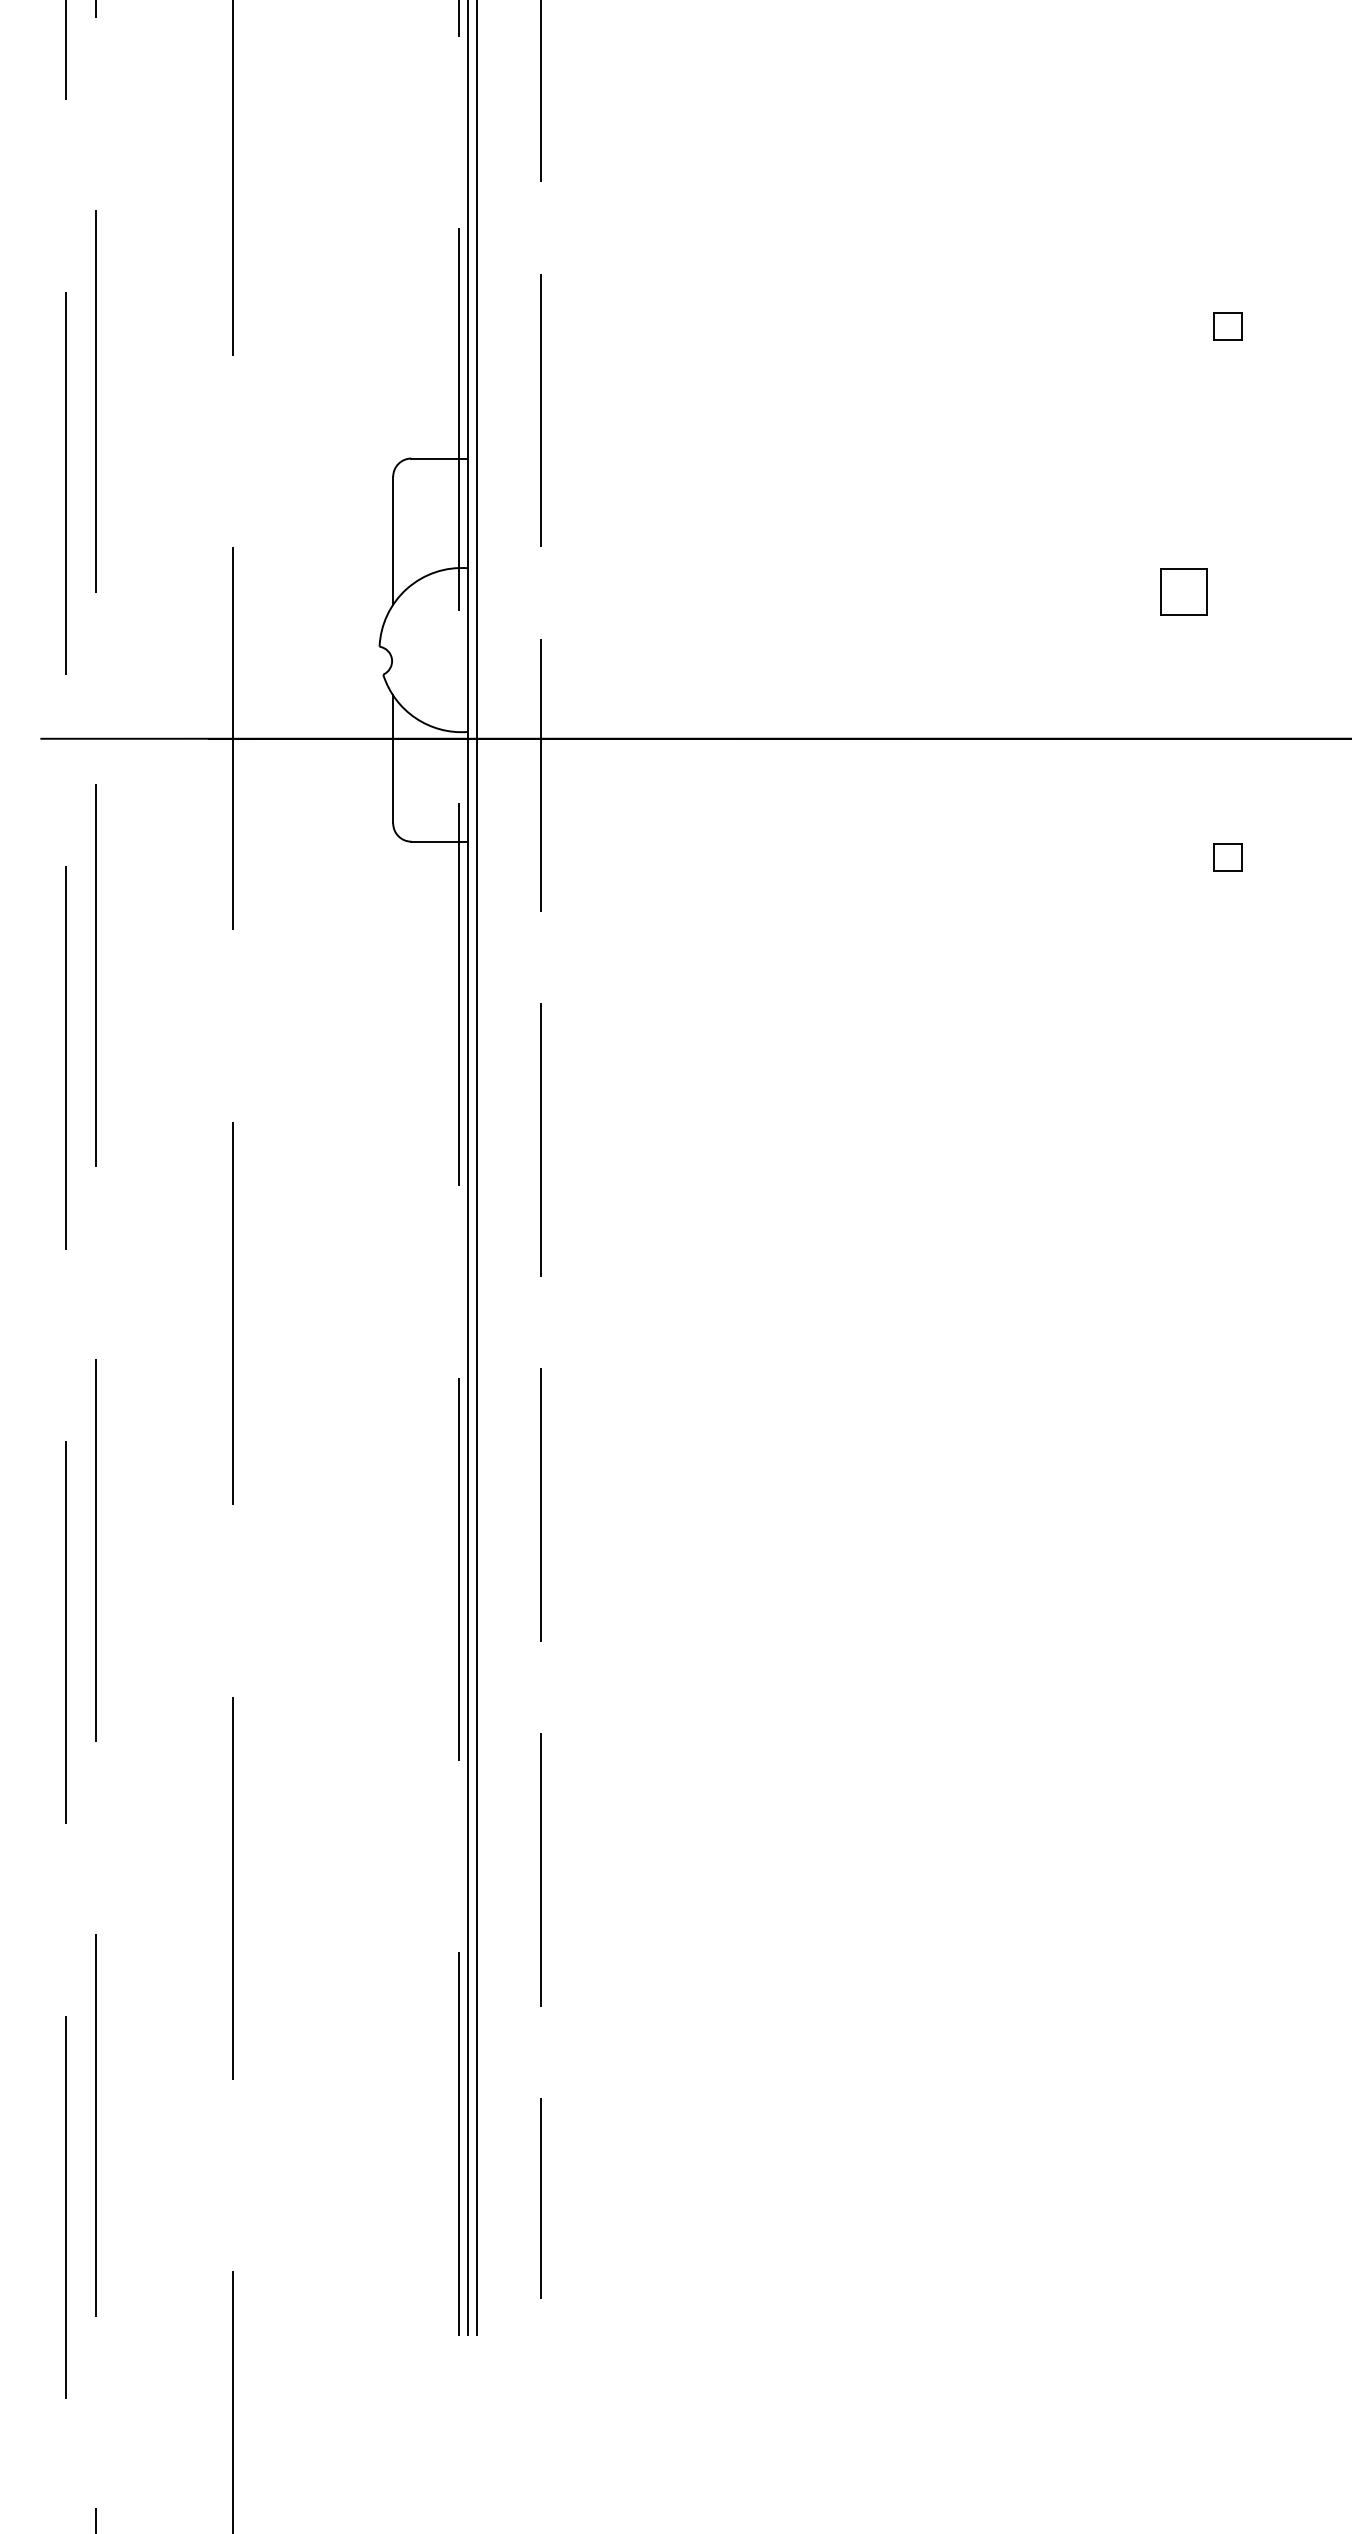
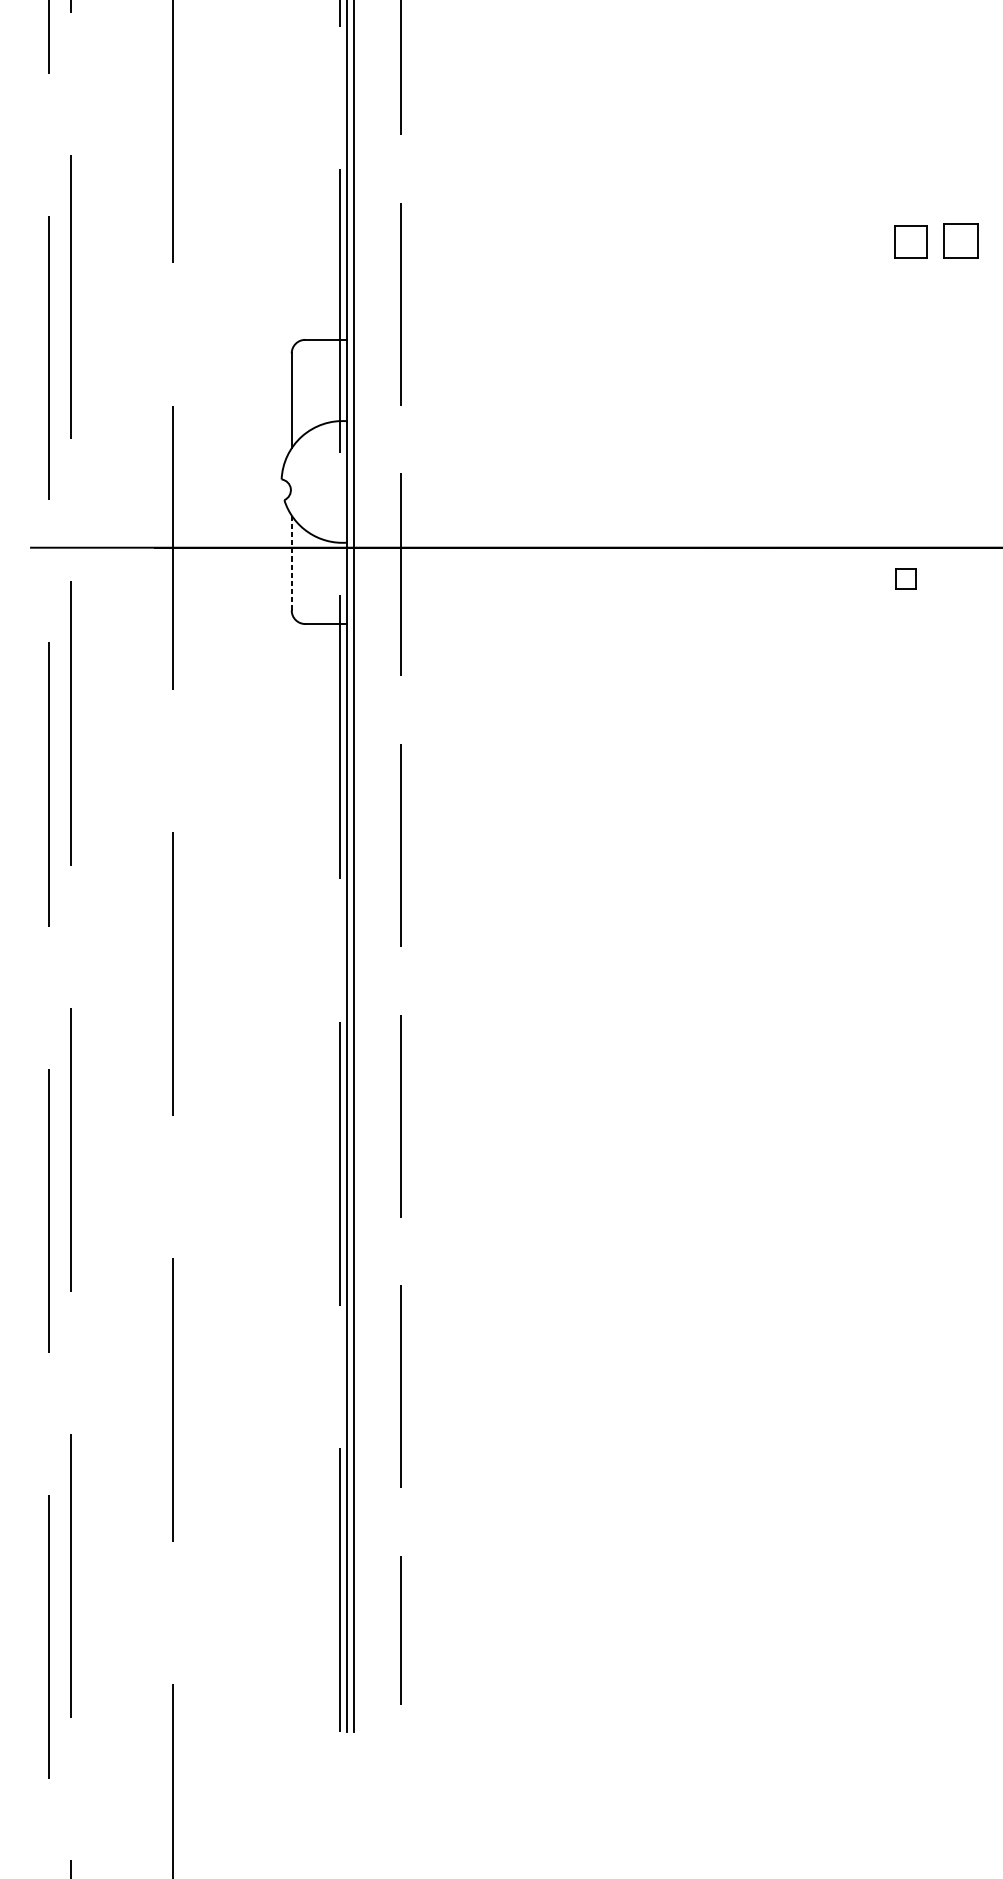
part: (1227, 326) -> (910, 241), size x1.6
part: (1183, 591) -> (960, 240), moved
line: (393, 759) -> (291, 563), solid -> dashed
part: (1227, 857) -> (905, 578), moved

